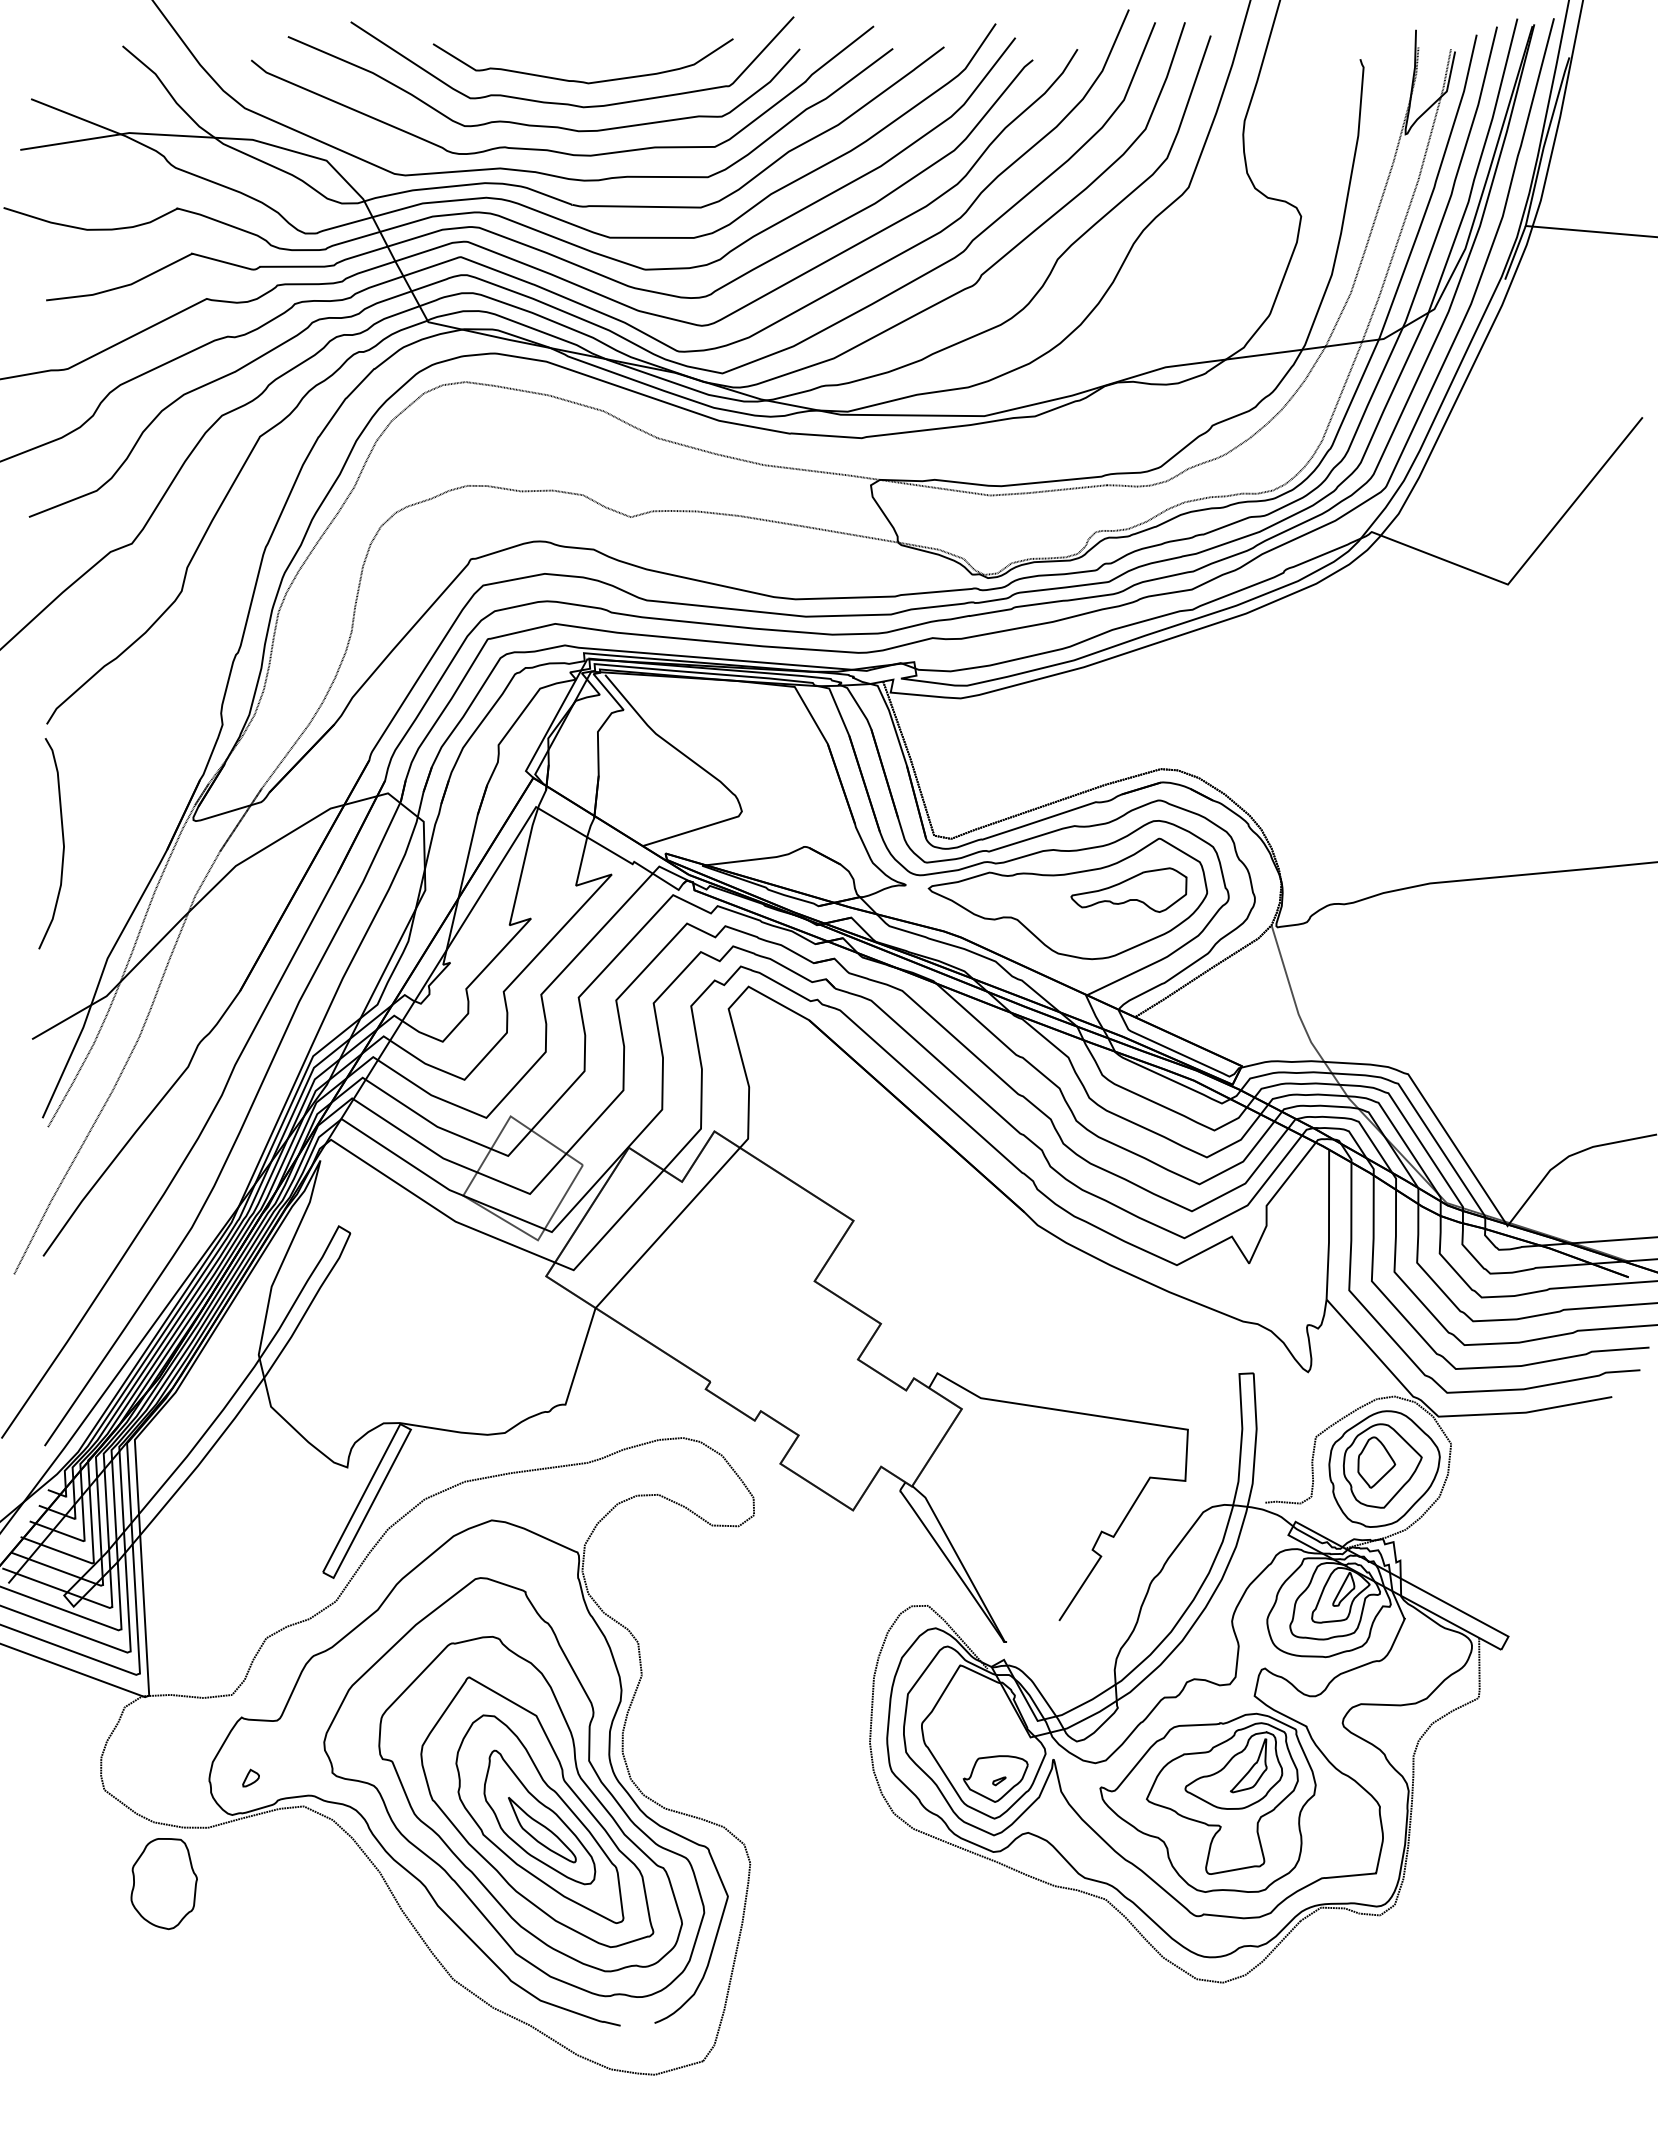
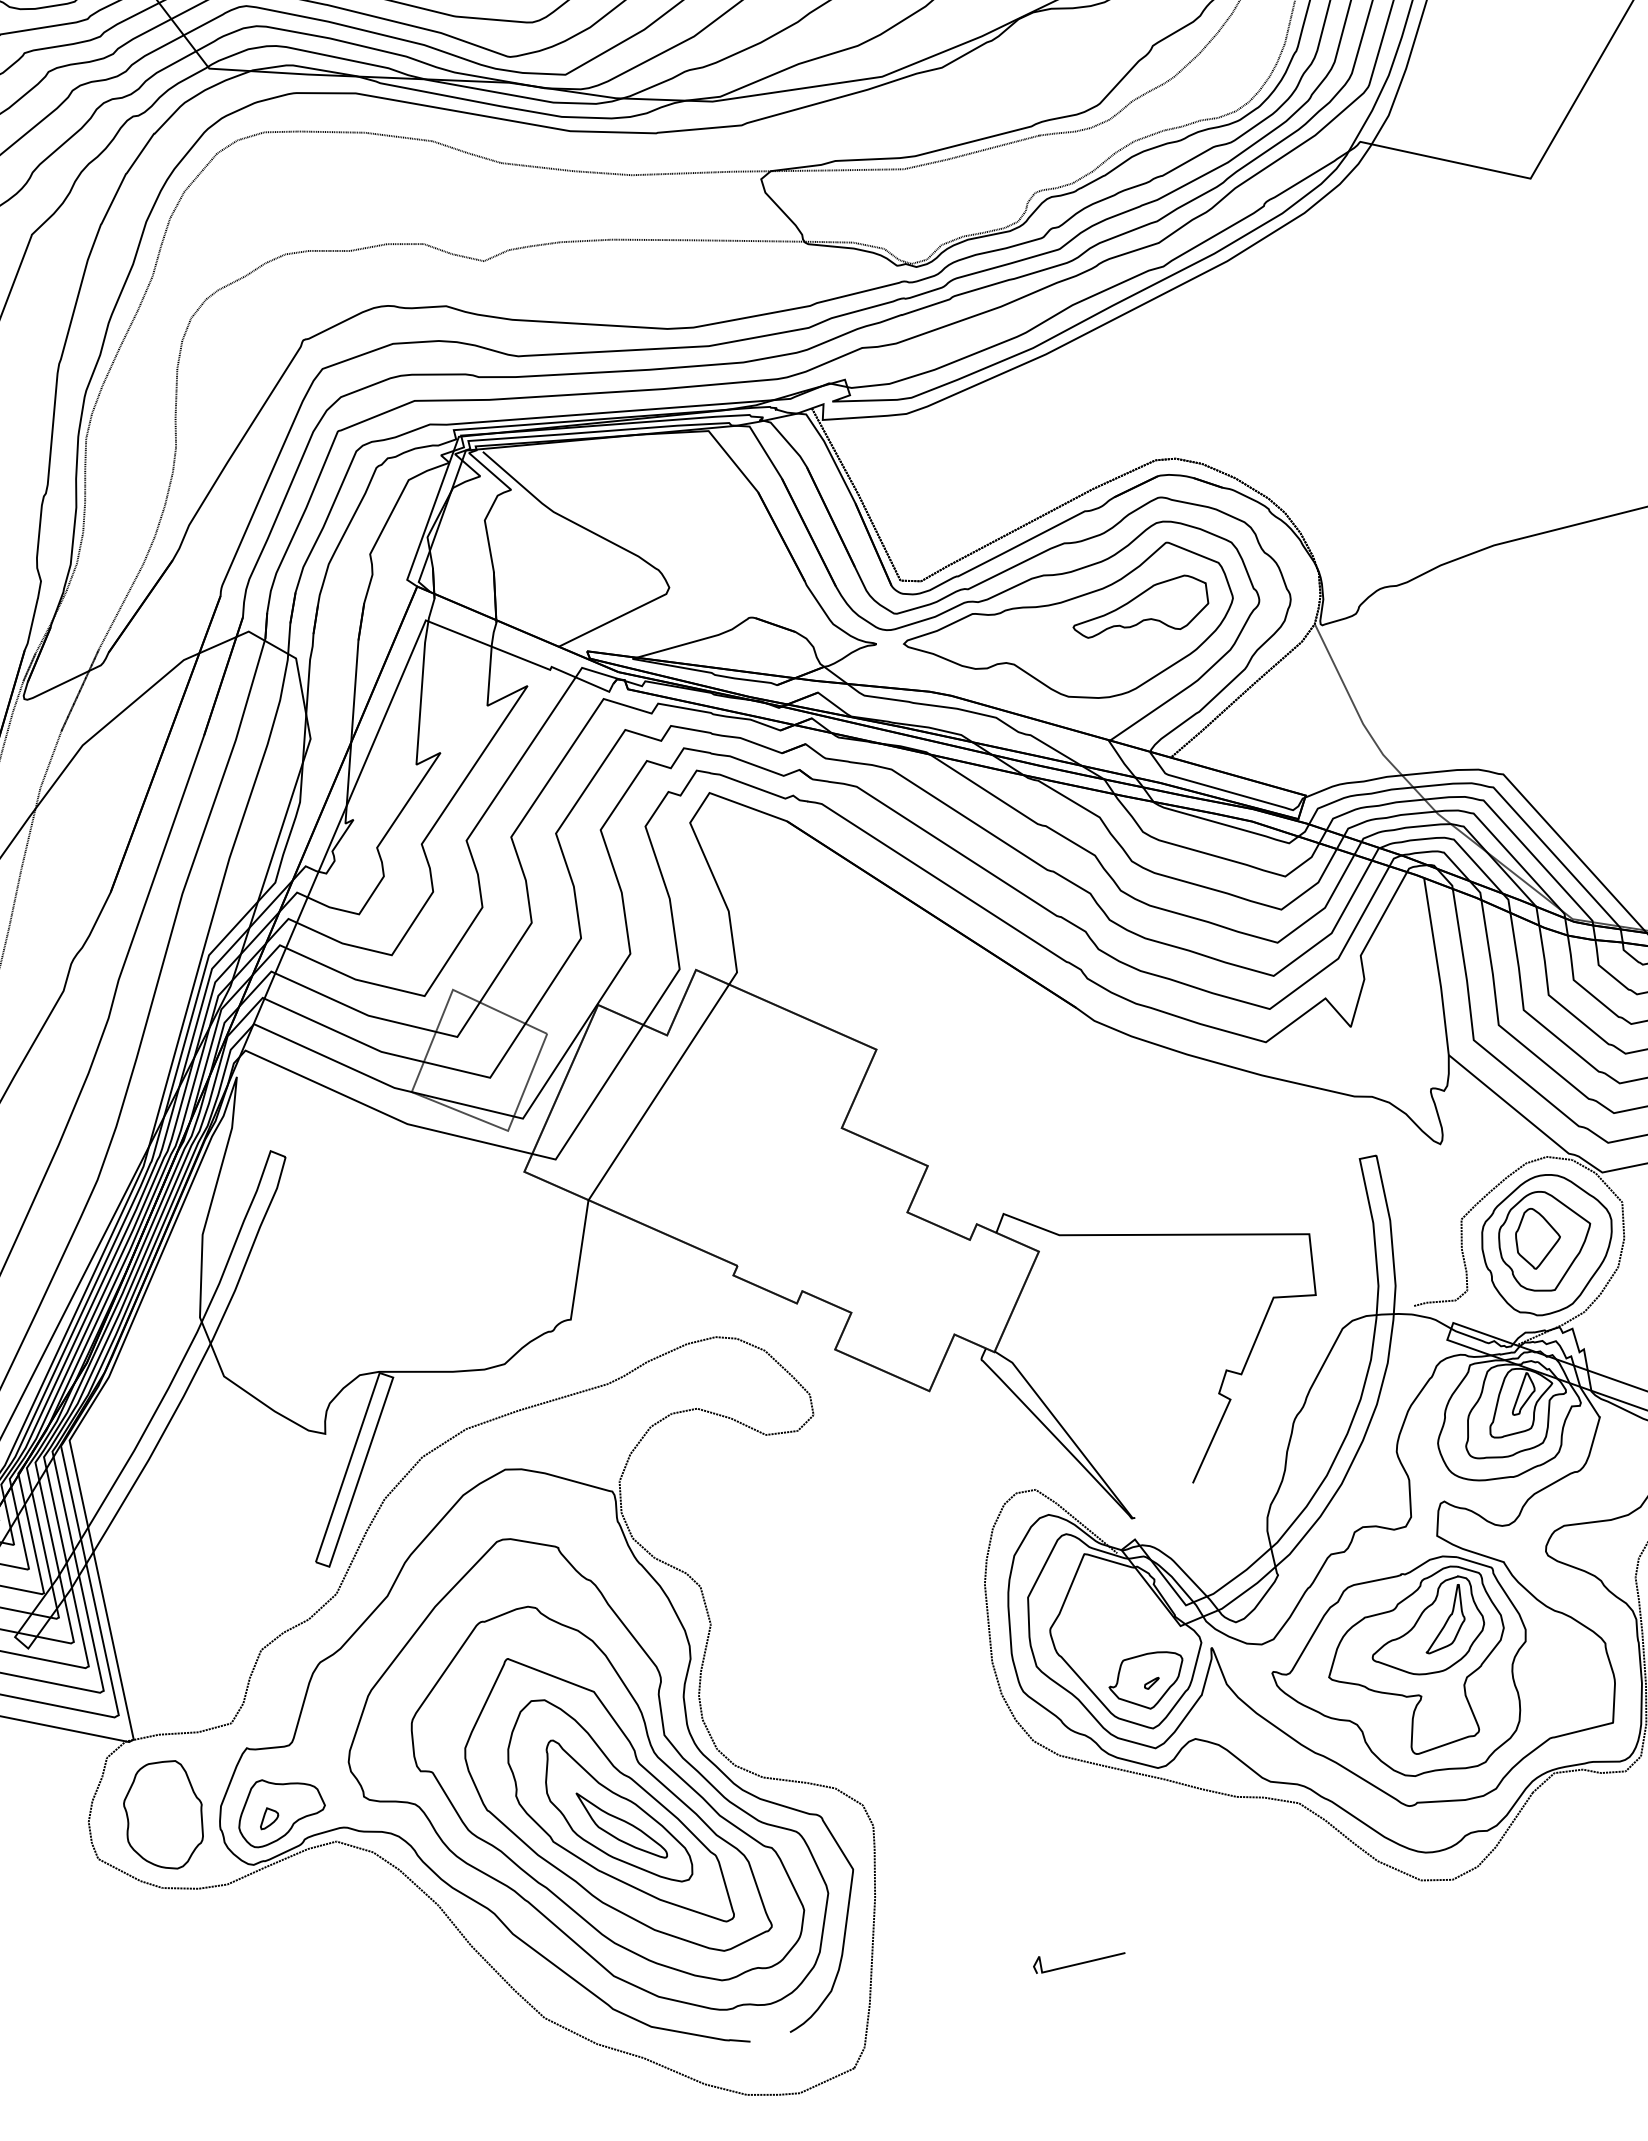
part: (261, 1773) -> (280, 1810), added
part: (163, 1884) -> (163, 1816), moved
curve: (904, 2002) -> (1080, 1961), added

